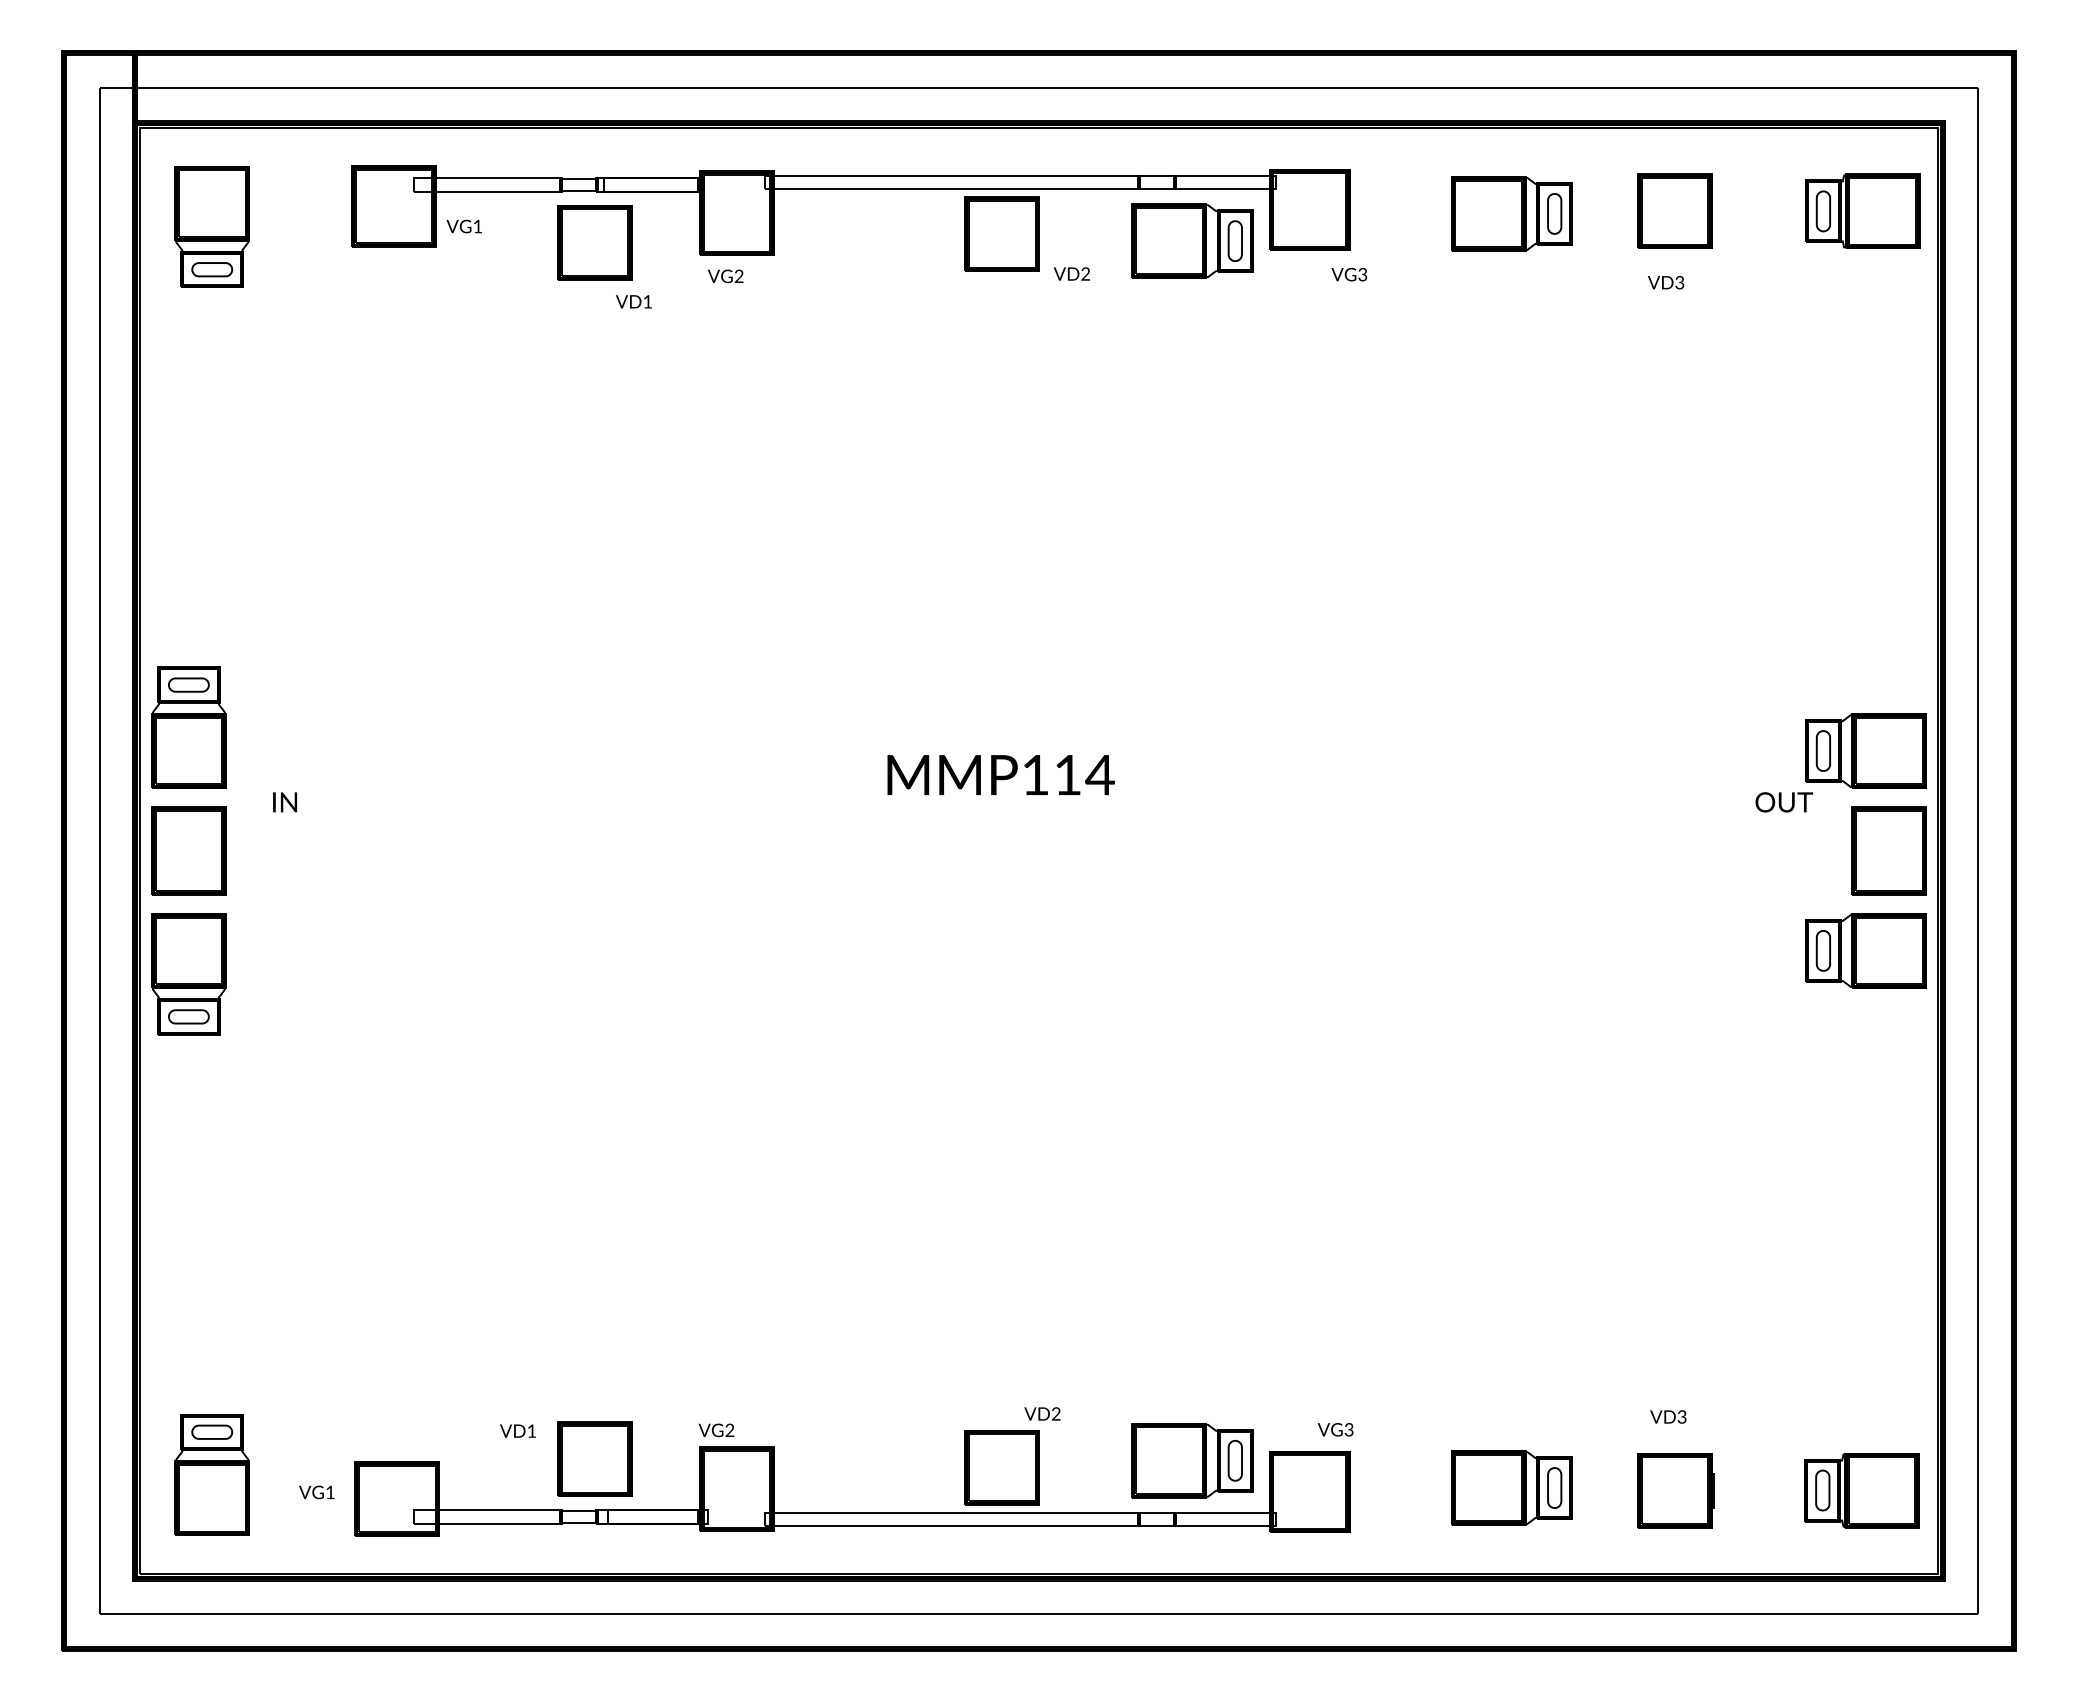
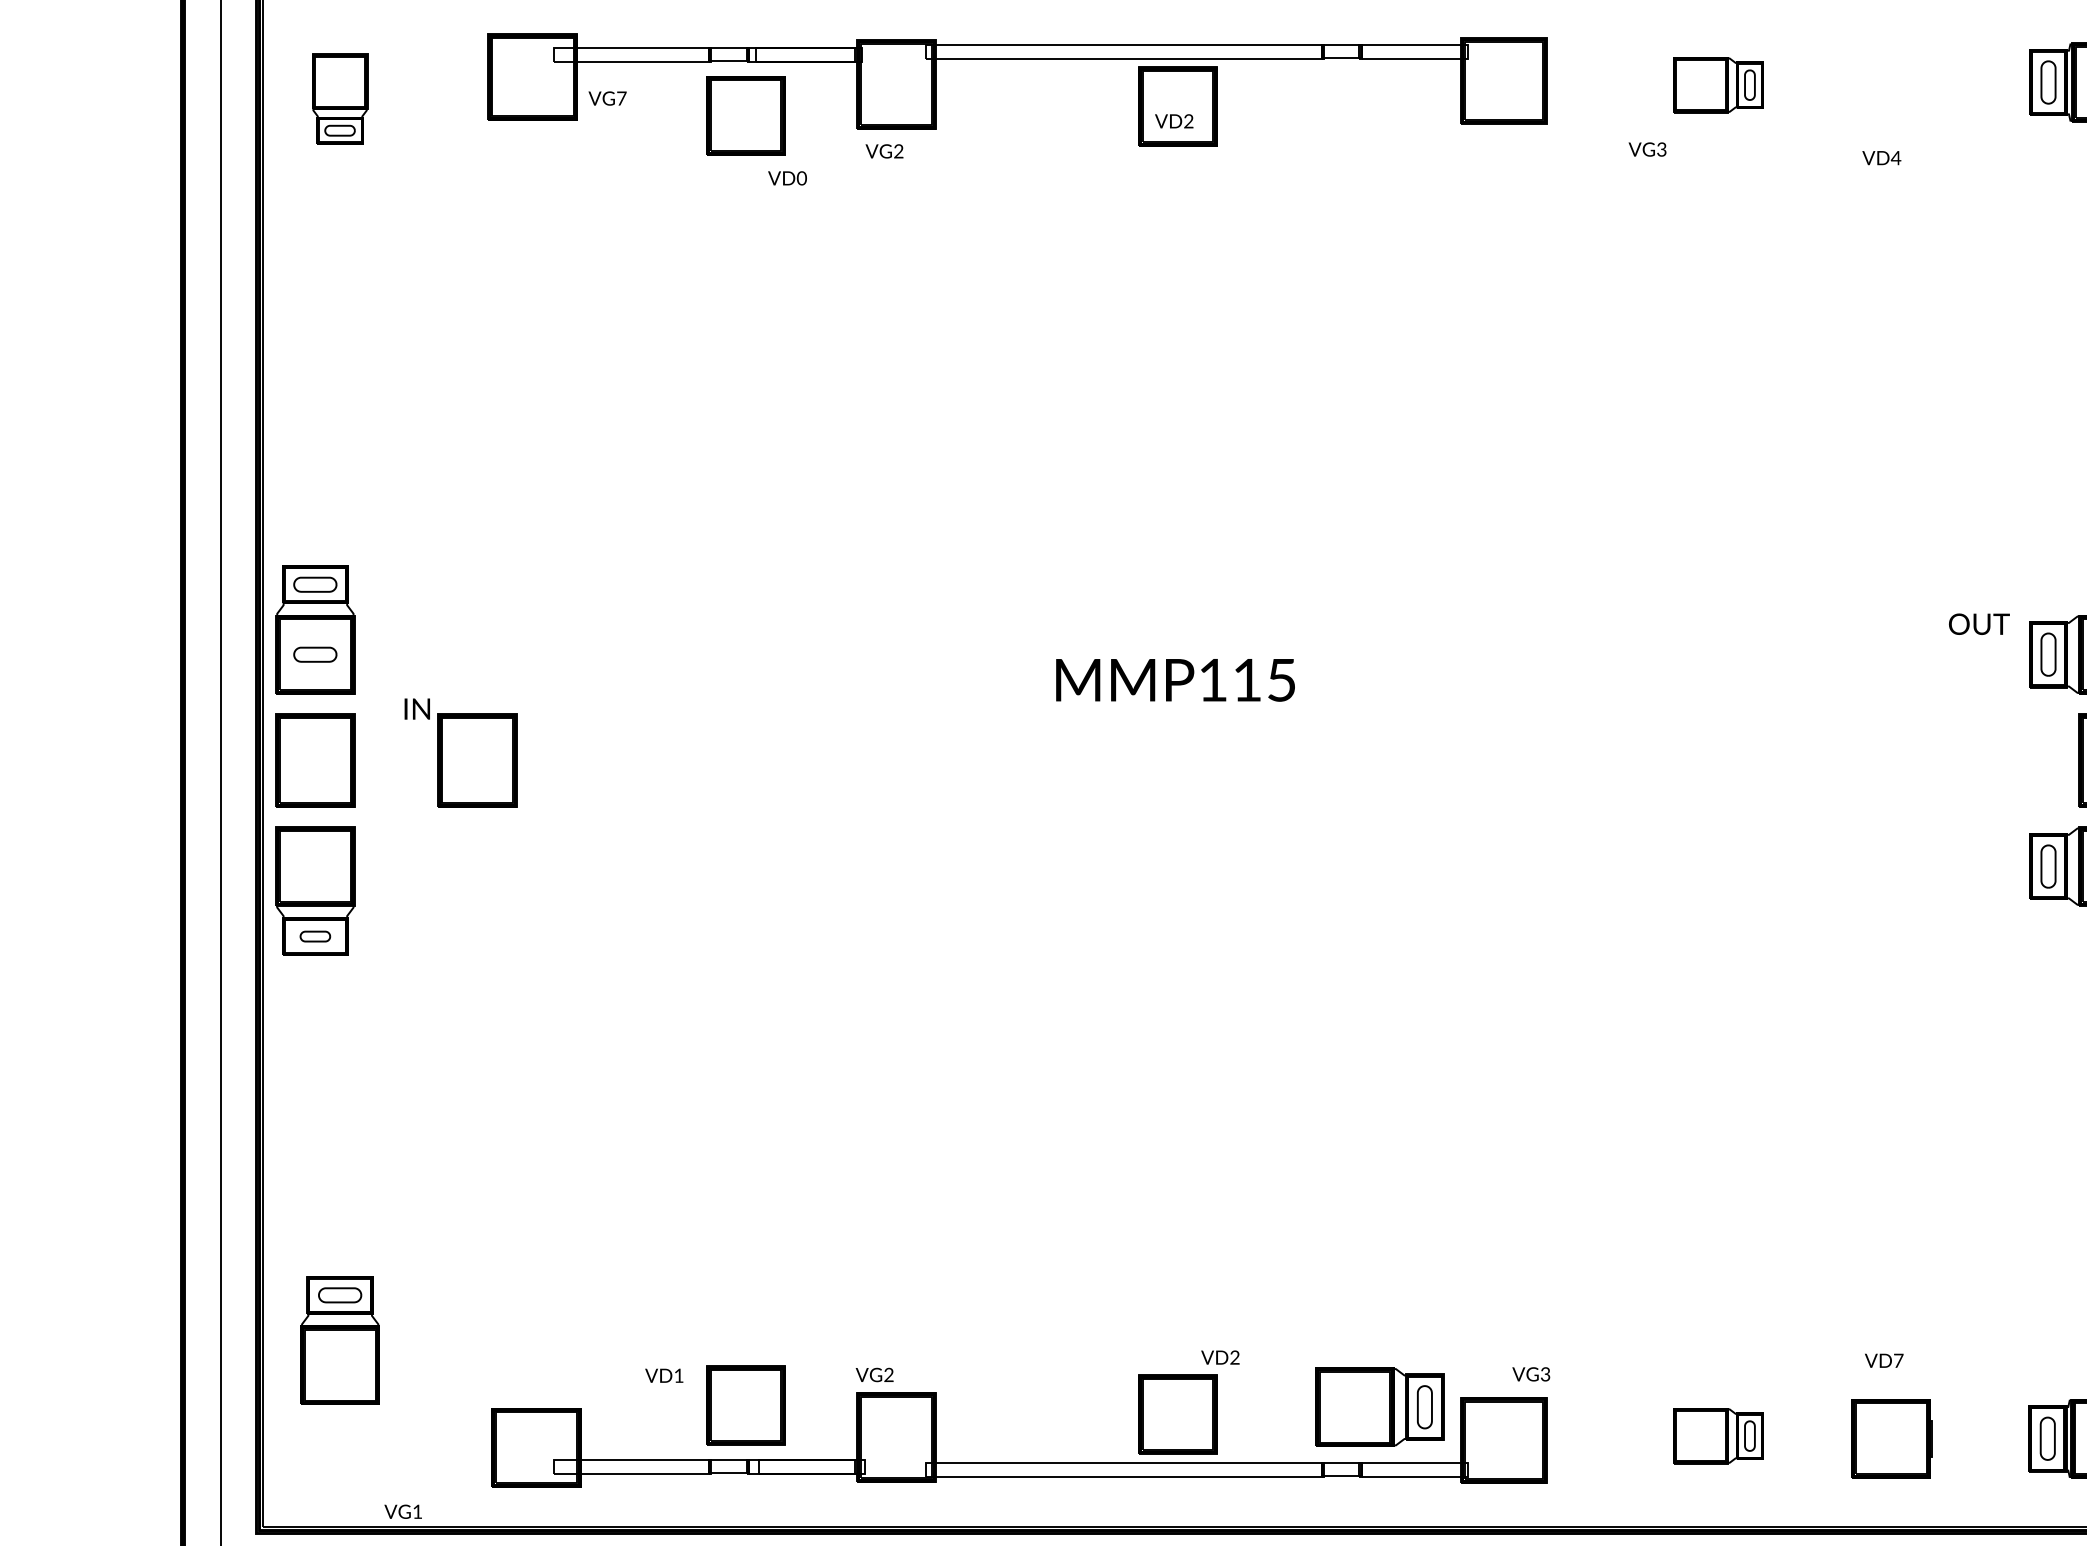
part: (1674, 210) -> (1890, 81), removed
part: (1511, 213) -> (1717, 84), size x0.7
part: (211, 226) -> (339, 98), size x0.7
text: (477, 226) -> (621, 98), VG1 -> VG7
part: (1192, 240) -> (1379, 113), removed
text: (1071, 273) -> (1173, 120), moved
text: (1349, 274) -> (1647, 149), moved
text: (1679, 282) -> (1895, 157), VD3 -> VD4
text: (647, 301) -> (801, 178), VD1 -> VD0
part: (188, 750) -> (314, 654), added
text: (1099, 775) -> (1280, 680), MMP114 -> MMP115
text: (1783, 802) -> (1978, 624), moved
part: (341, 850) -> (477, 760), added
part: (188, 1016) -> (314, 936), size x0.7
text: (1681, 1416) -> (1897, 1360), VD3 -> VD7
part: (211, 1474) -> (339, 1340), moved
part: (1511, 1487) -> (1717, 1435), size x0.7
text: (316, 1492) -> (402, 1511), moved

